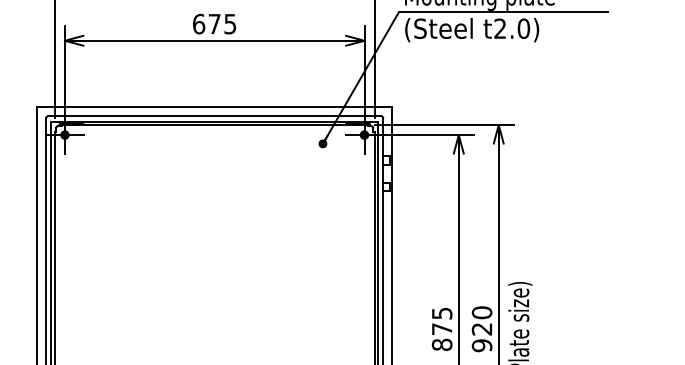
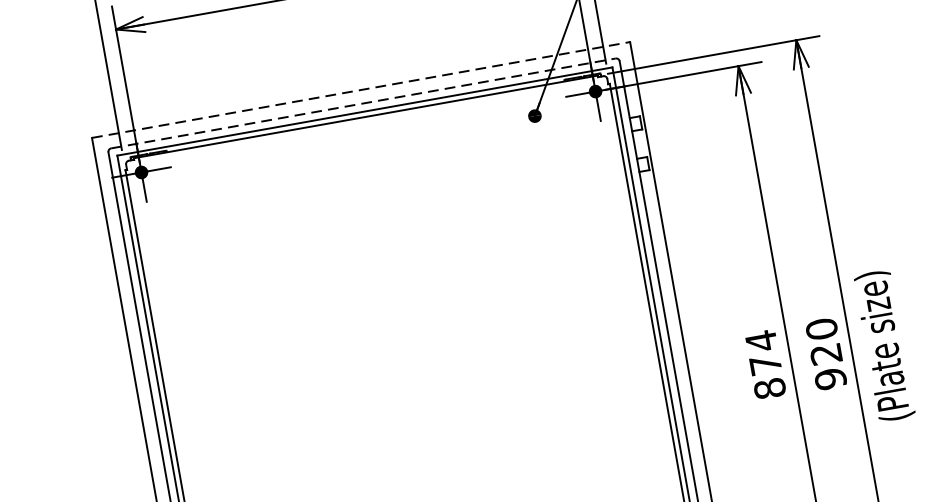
line: (215, 107) -> (362, 90), solid -> dashed
line: (215, 116) -> (364, 103), solid -> dashed
text: (442, 313) -> (761, 340), 875 -> 874

